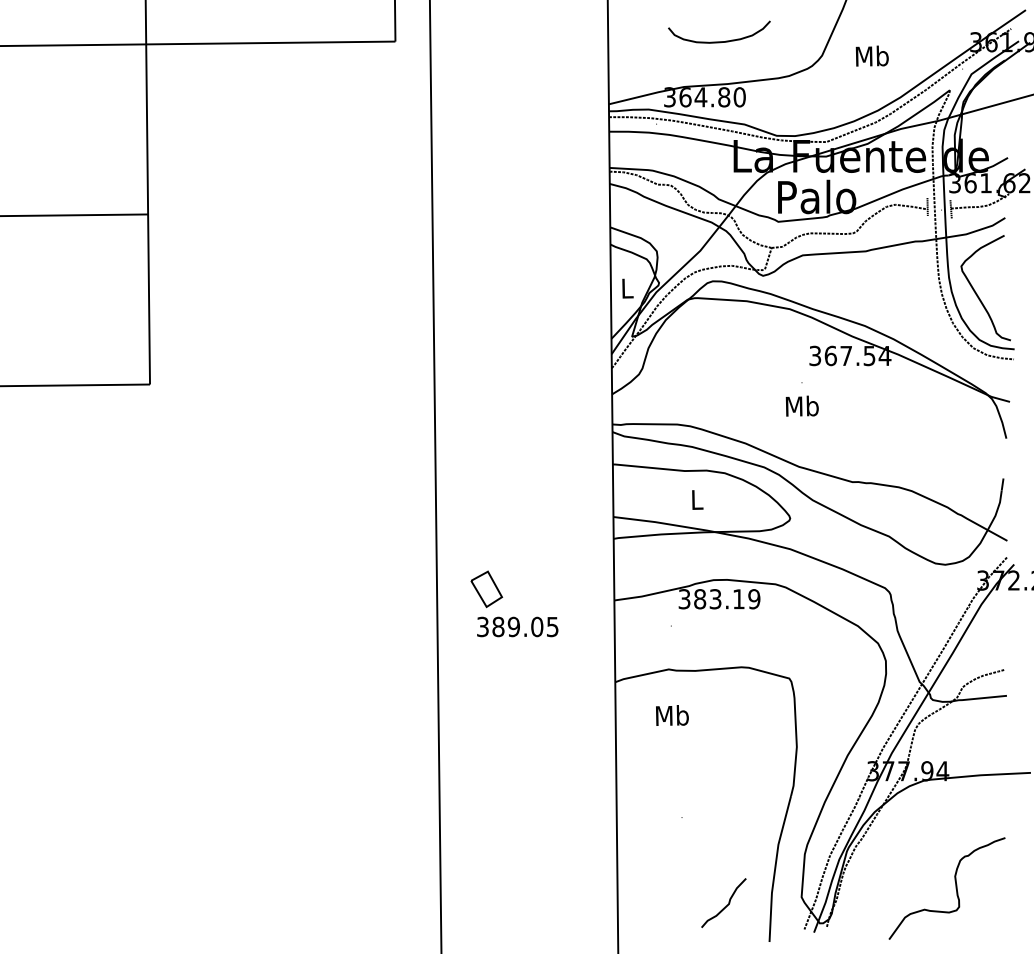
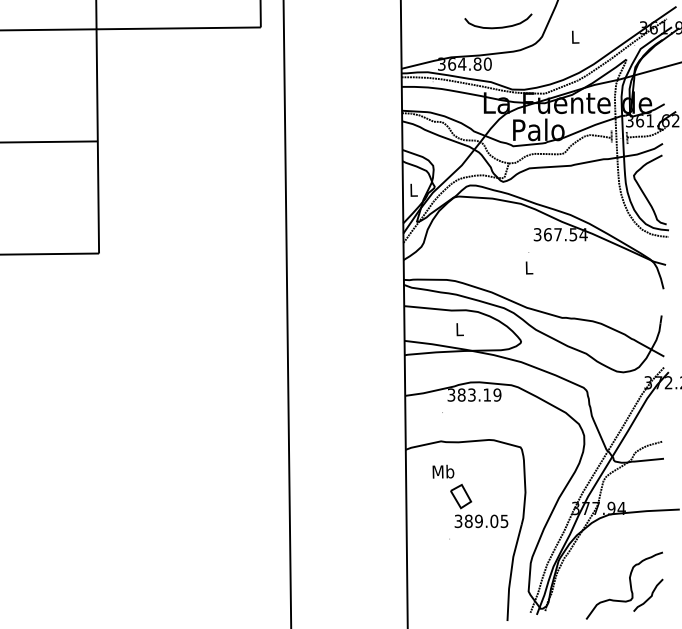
curve: (721, 40) -> (499, 26), moved
text: (872, 55) -> (575, 36), Mb -> L
text: (801, 405) -> (528, 267), Mb -> L
part: (504, 596) -> (472, 501), moved
curve: (727, 903) -> (650, 595), moved

